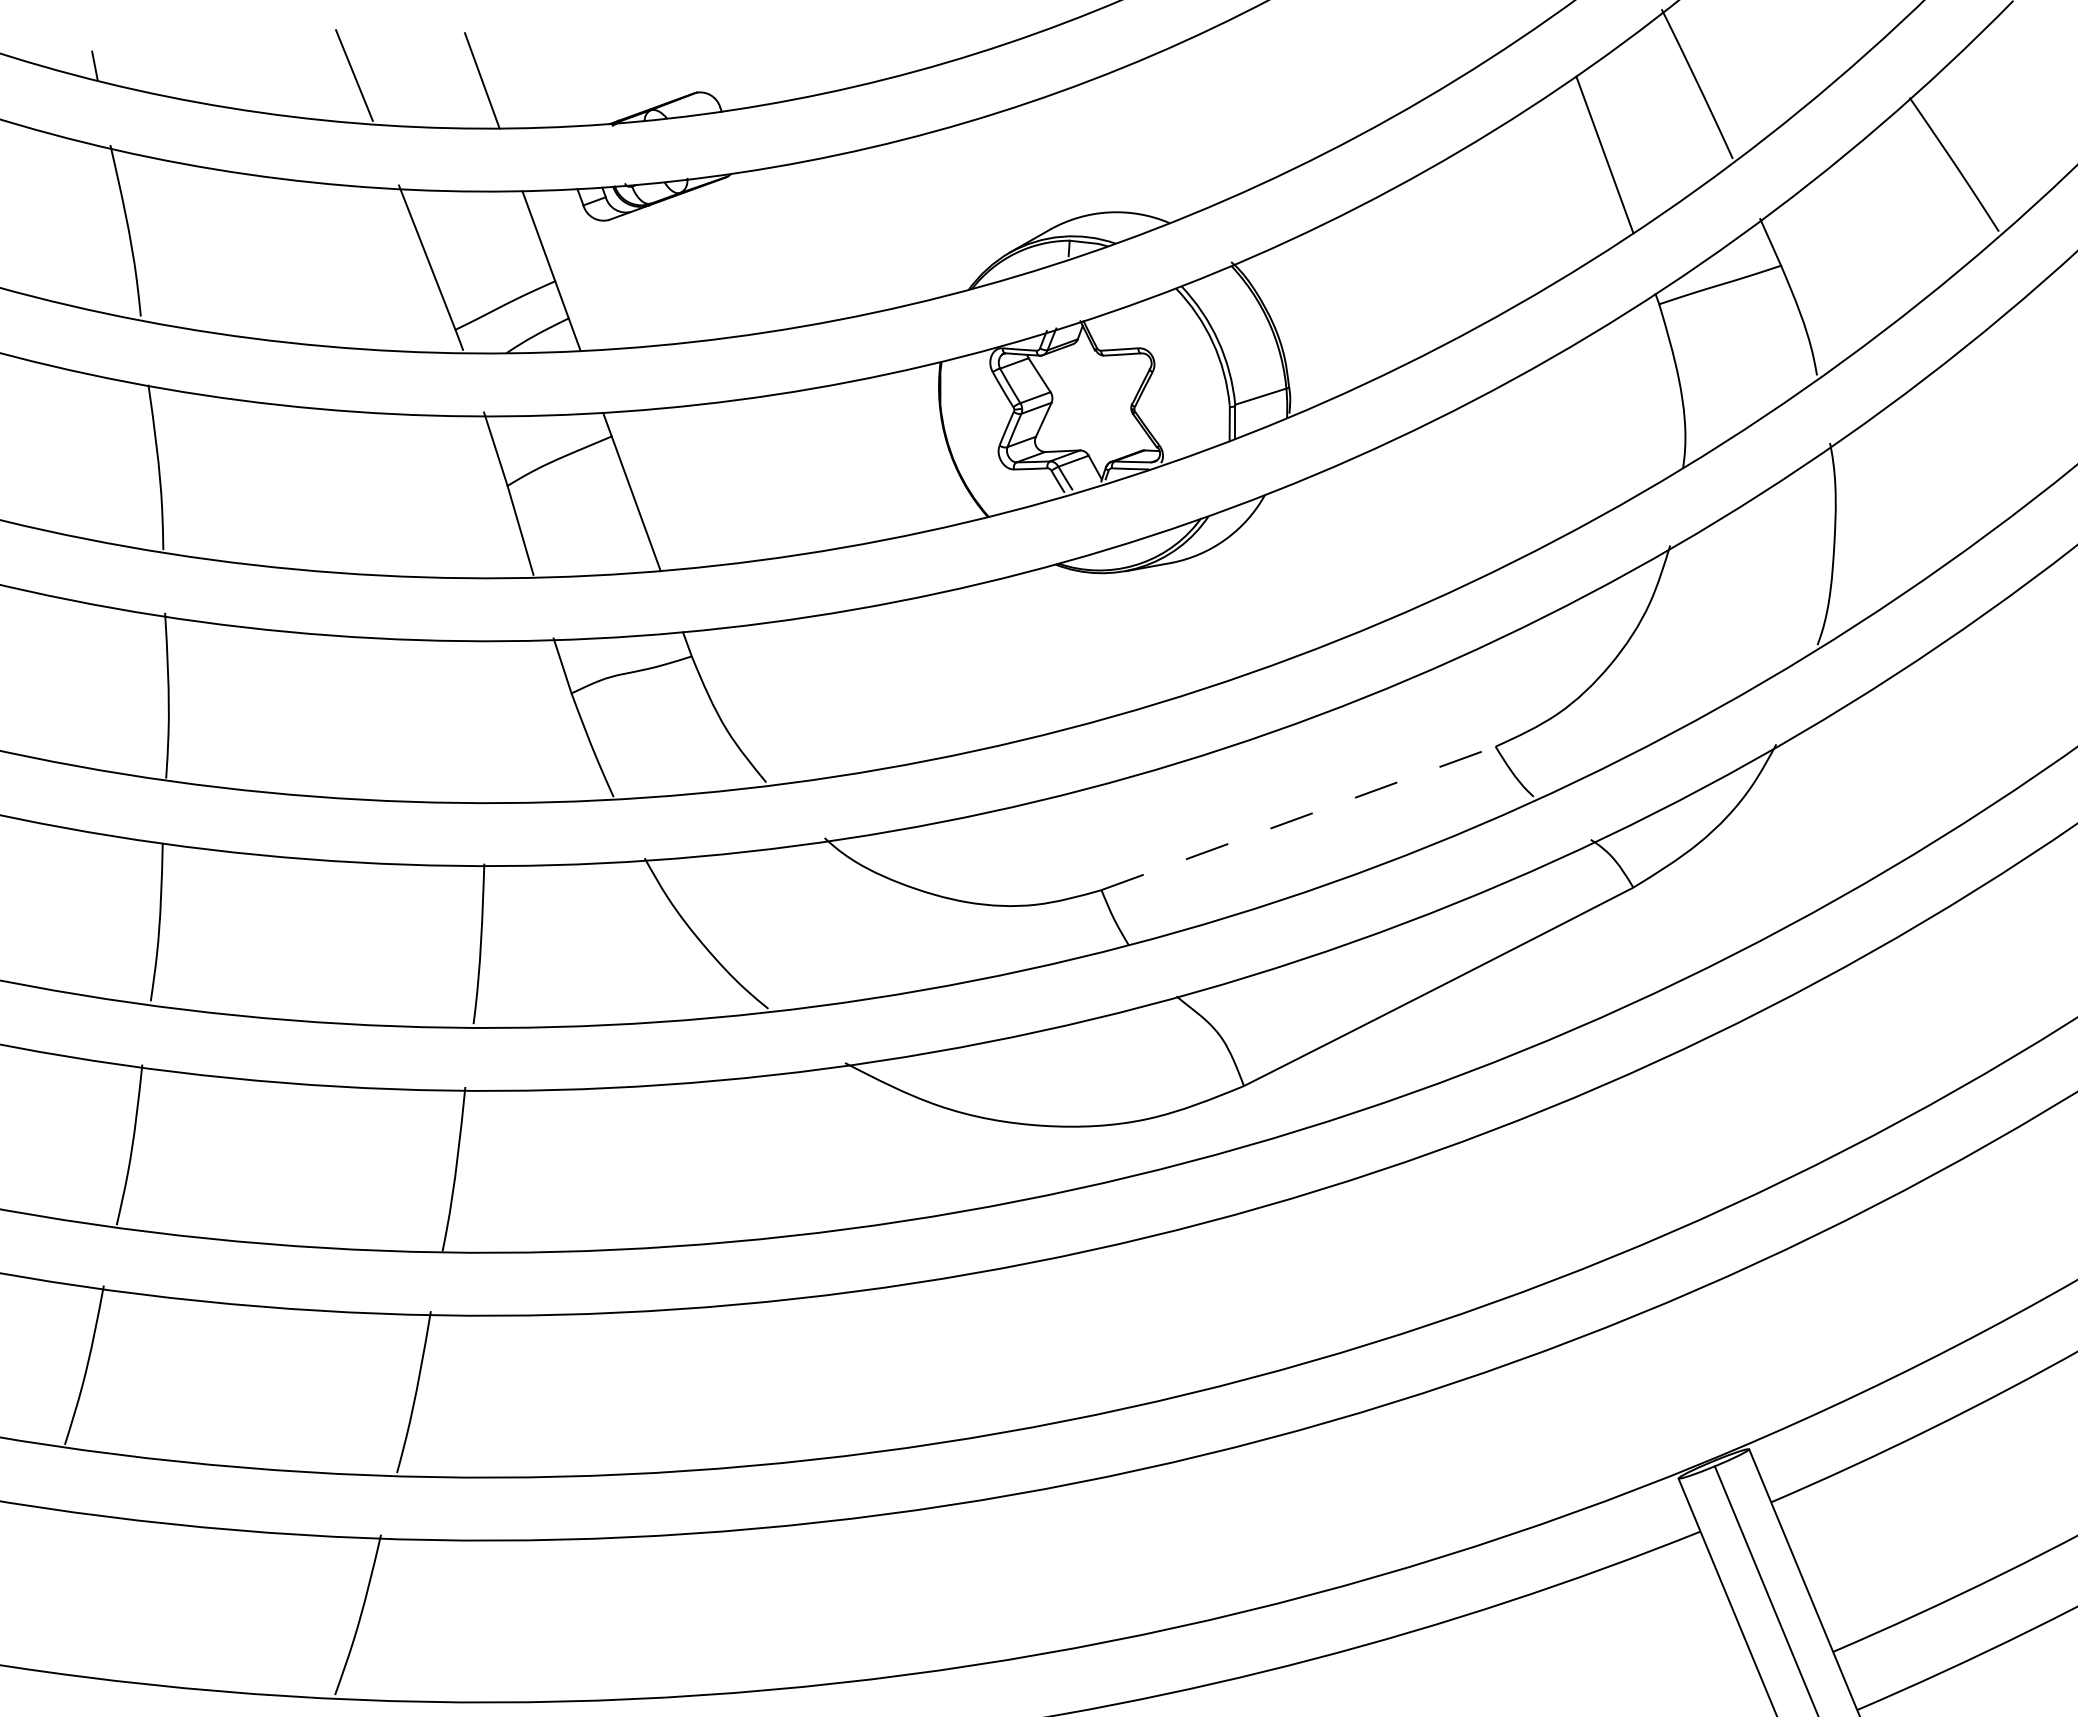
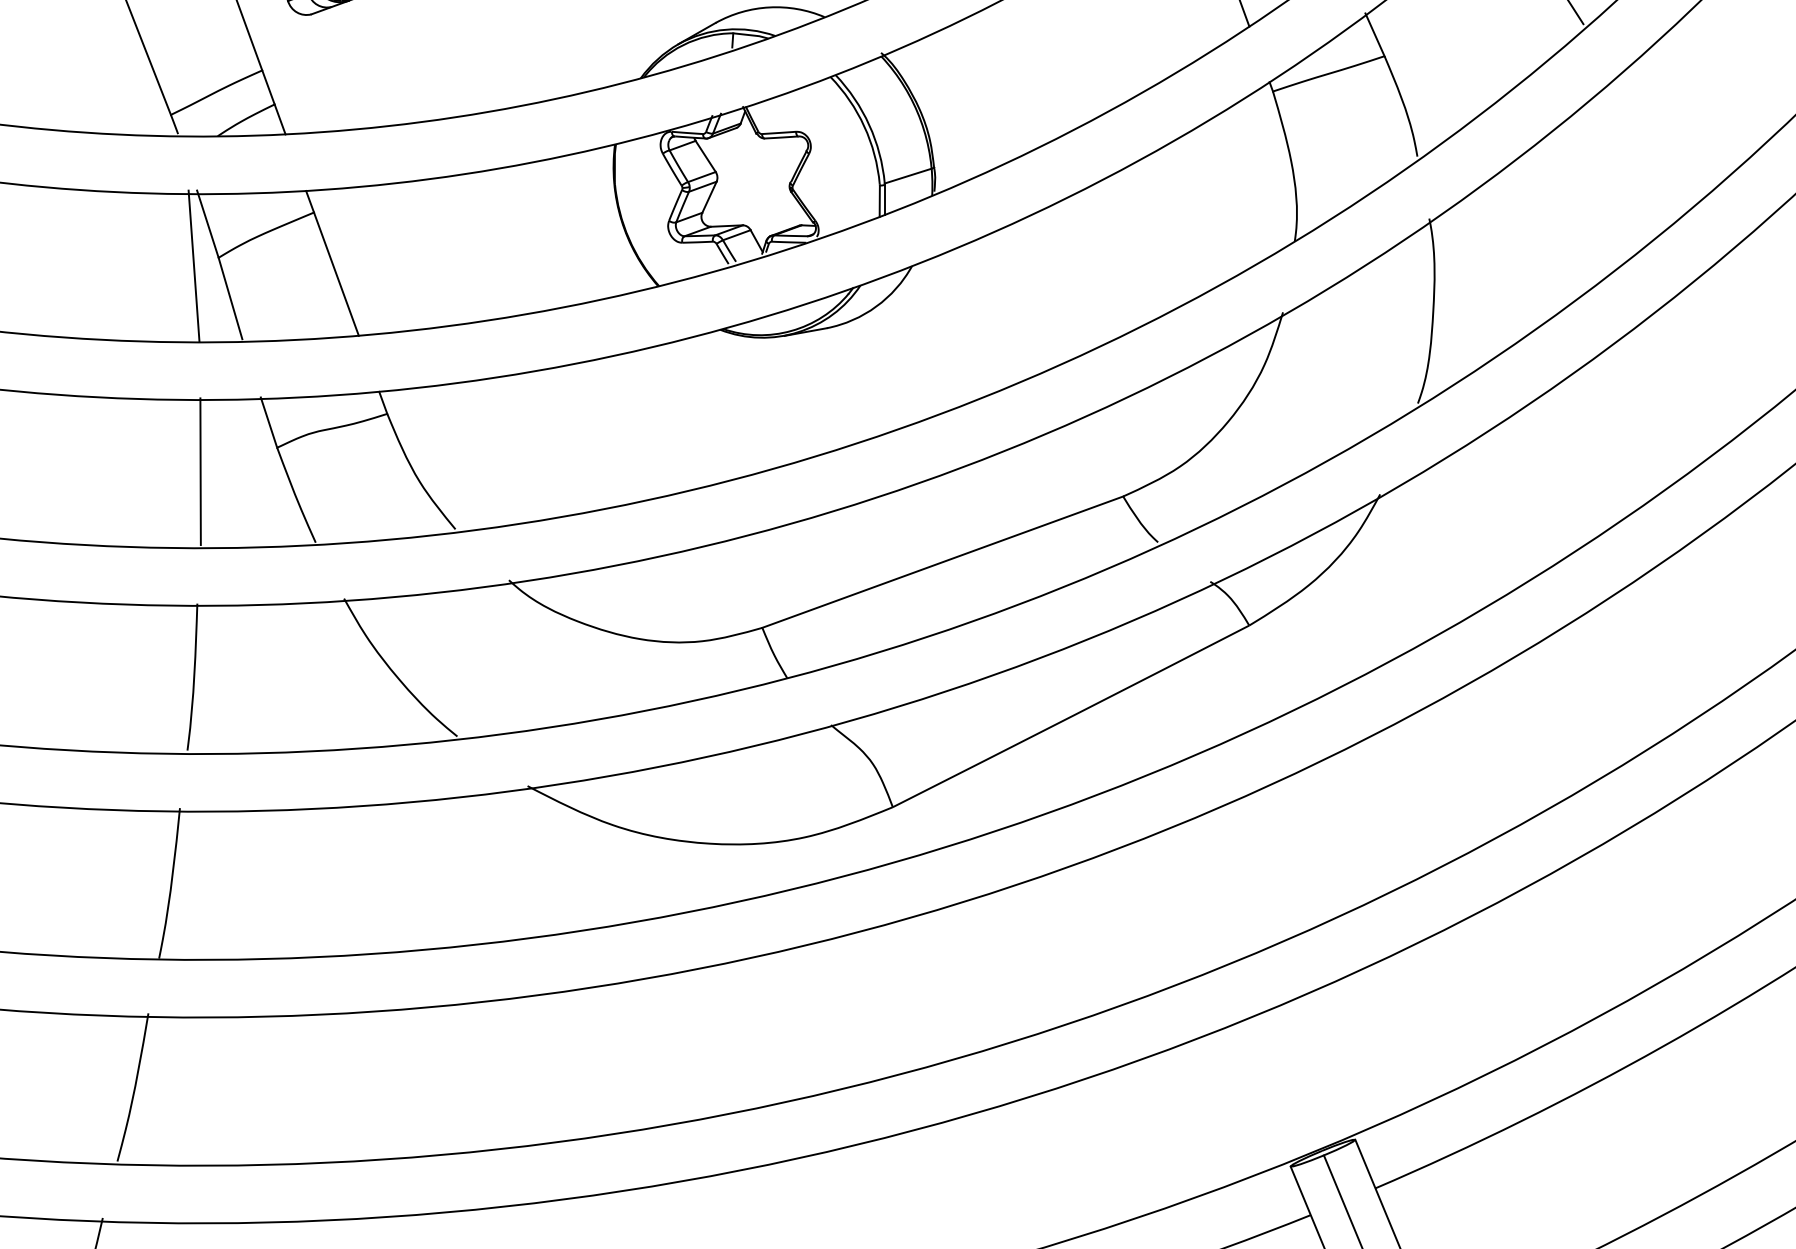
line: (480, 494) -> (193, 265), added
line: (487, 719) -> (200, 471), added
line: (1298, 818) -> (942, 562), dashed -> solid

